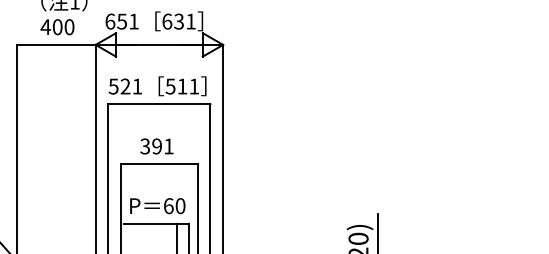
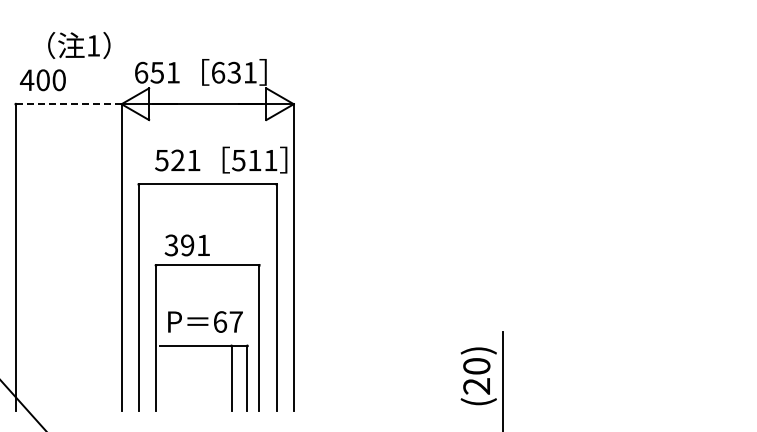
text: (57, 27) -> (42, 80), moved
line: (56, 45) -> (68, 104), solid -> dashed
text: (157, 85) -> (221, 159), moved
text: (156, 146) -> (186, 245), moved
text: (179, 205) -> (235, 321), 60 -> 67

